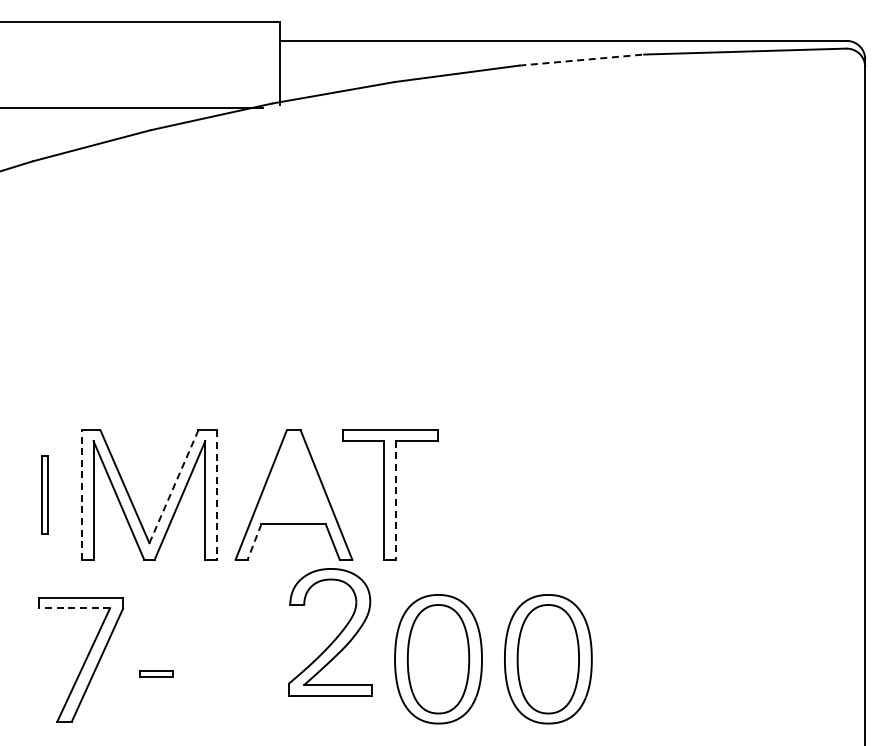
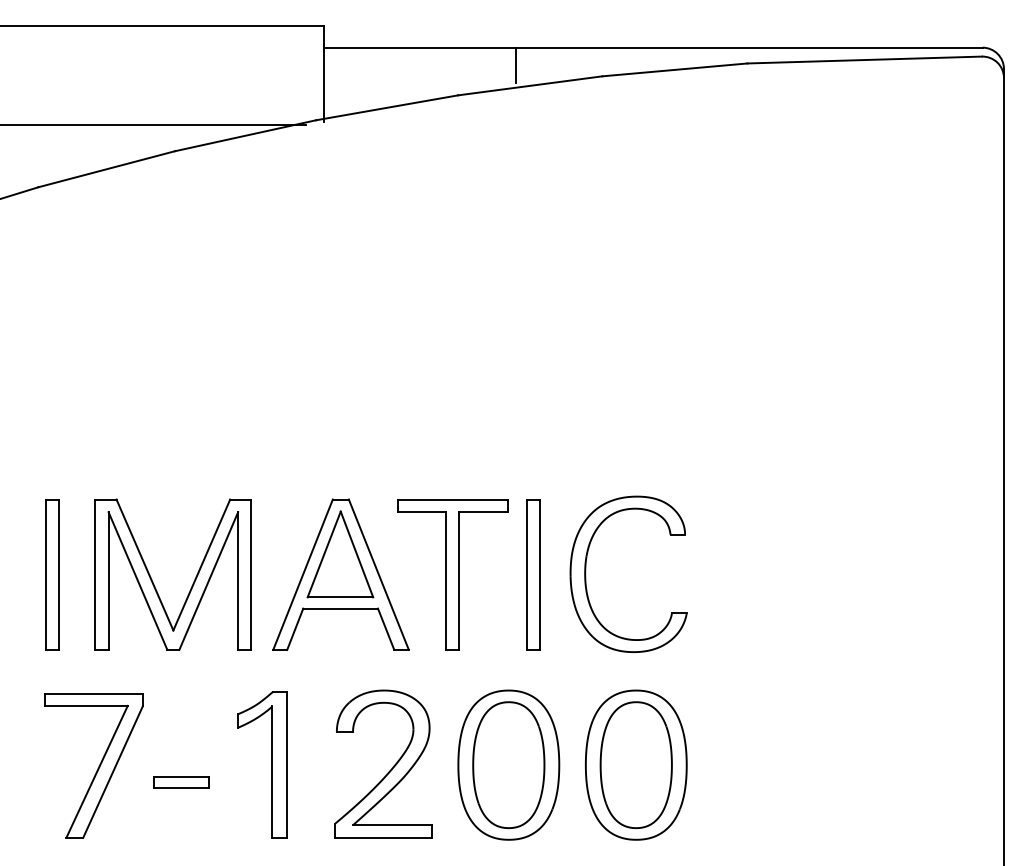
line: (444, 55) -> (515, 64), added
line: (581, 60) -> (674, 70), dashed -> solid
part: (293, 477) -> (340, 554), added
line: (173, 486) -> (201, 564), dashed -> solid
part: (44, 494) -> (51, 573), size x1.67
part: (459, 494) -> (533, 573), added
part: (505, 494) -> (586, 573), added
line: (82, 495) -> (95, 575), dashed -> solid
line: (216, 495) -> (251, 575), dashed -> solid
line: (395, 500) -> (458, 580), dashed -> solid
line: (254, 542) -> (295, 629), dashed -> solid
line: (74, 608) -> (86, 706), dashed -> solid
part: (335, 637) -> (389, 770), moved
part: (234, 658) -> (272, 764), added
part: (156, 673) -> (181, 781), size x1.43

